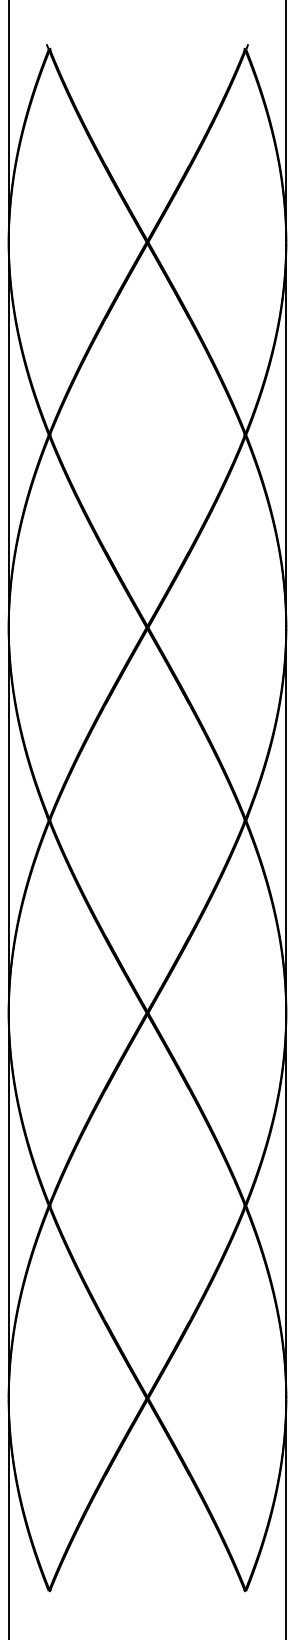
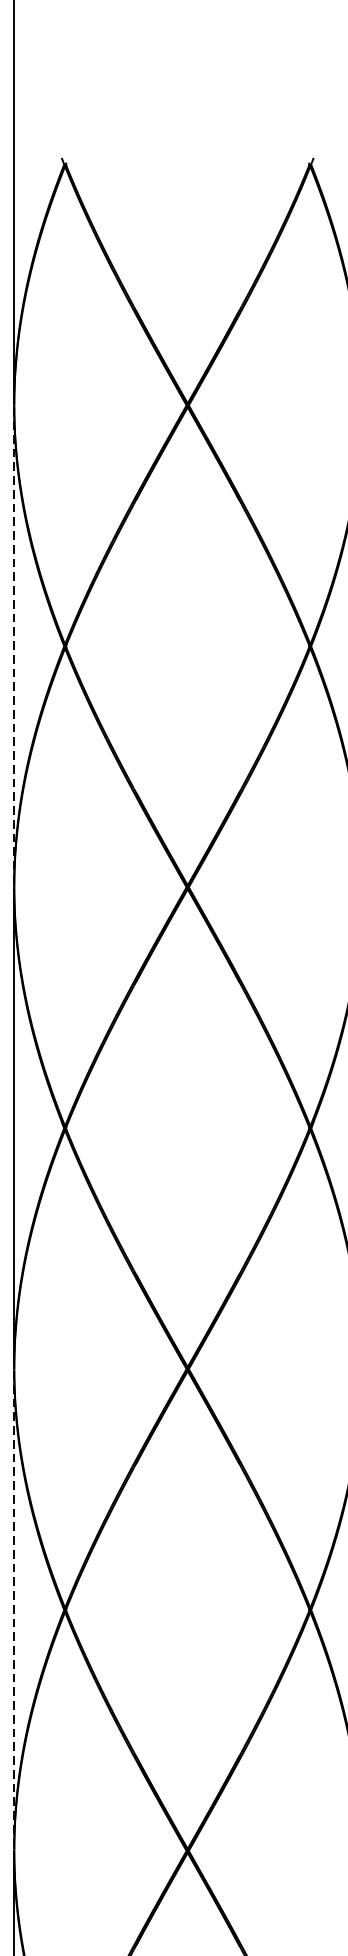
line: (8, 435) -> (13, 647), solid -> dashed
line: (8, 1206) -> (13, 1610), solid -> dashed

